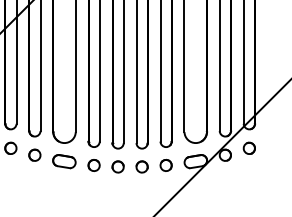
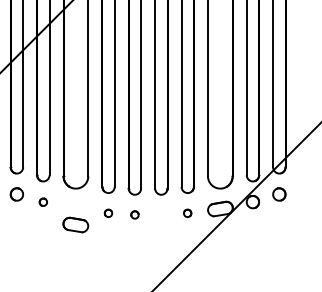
part: (35, 155) -> (43, 202), size x0.6
part: (64, 161) -> (75, 224), moved
part: (94, 165) -> (108, 213), size x0.6
part: (165, 165) -> (187, 213), size x0.6
part: (117, 166) -> (134, 214), size x0.6
part: (142, 166) -> (161, 214), removed

